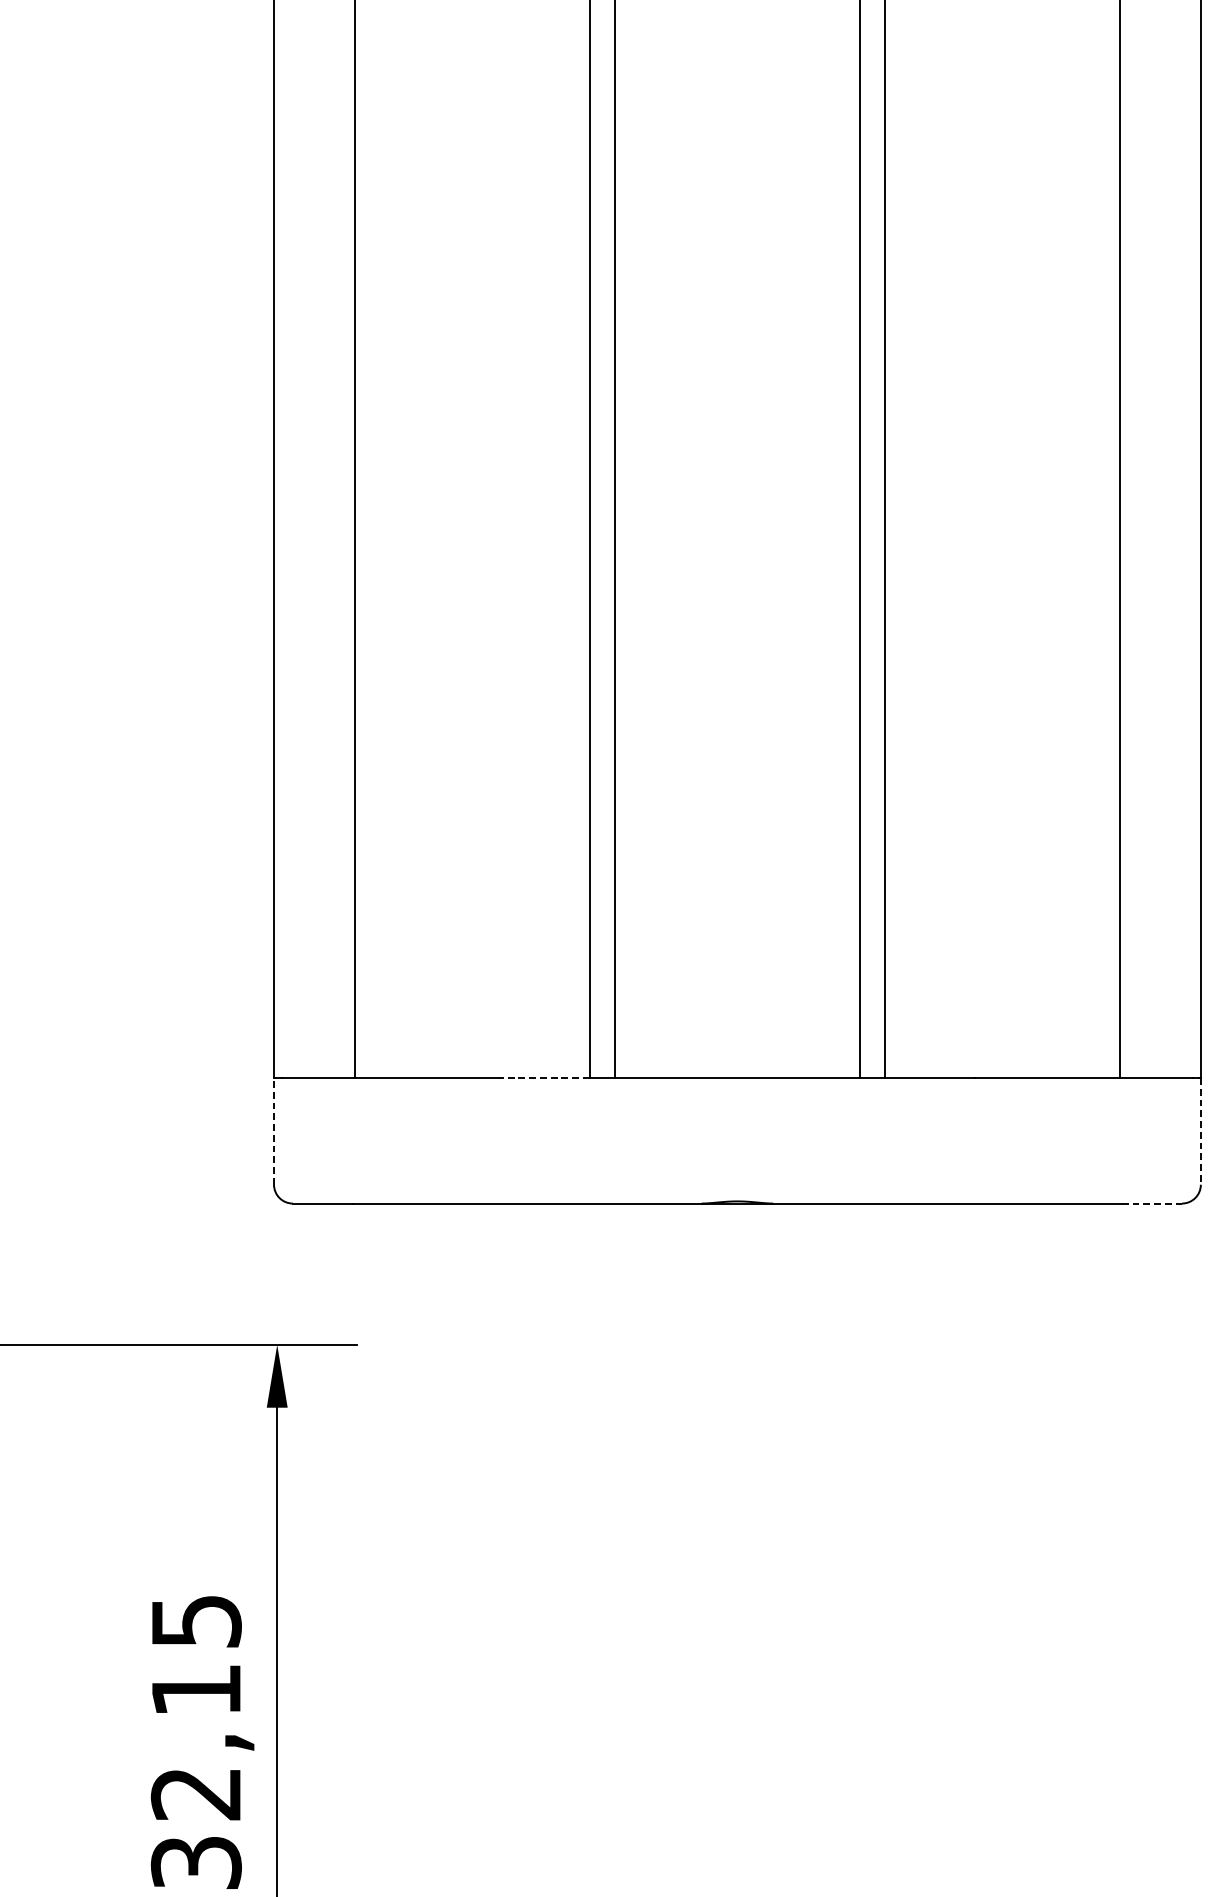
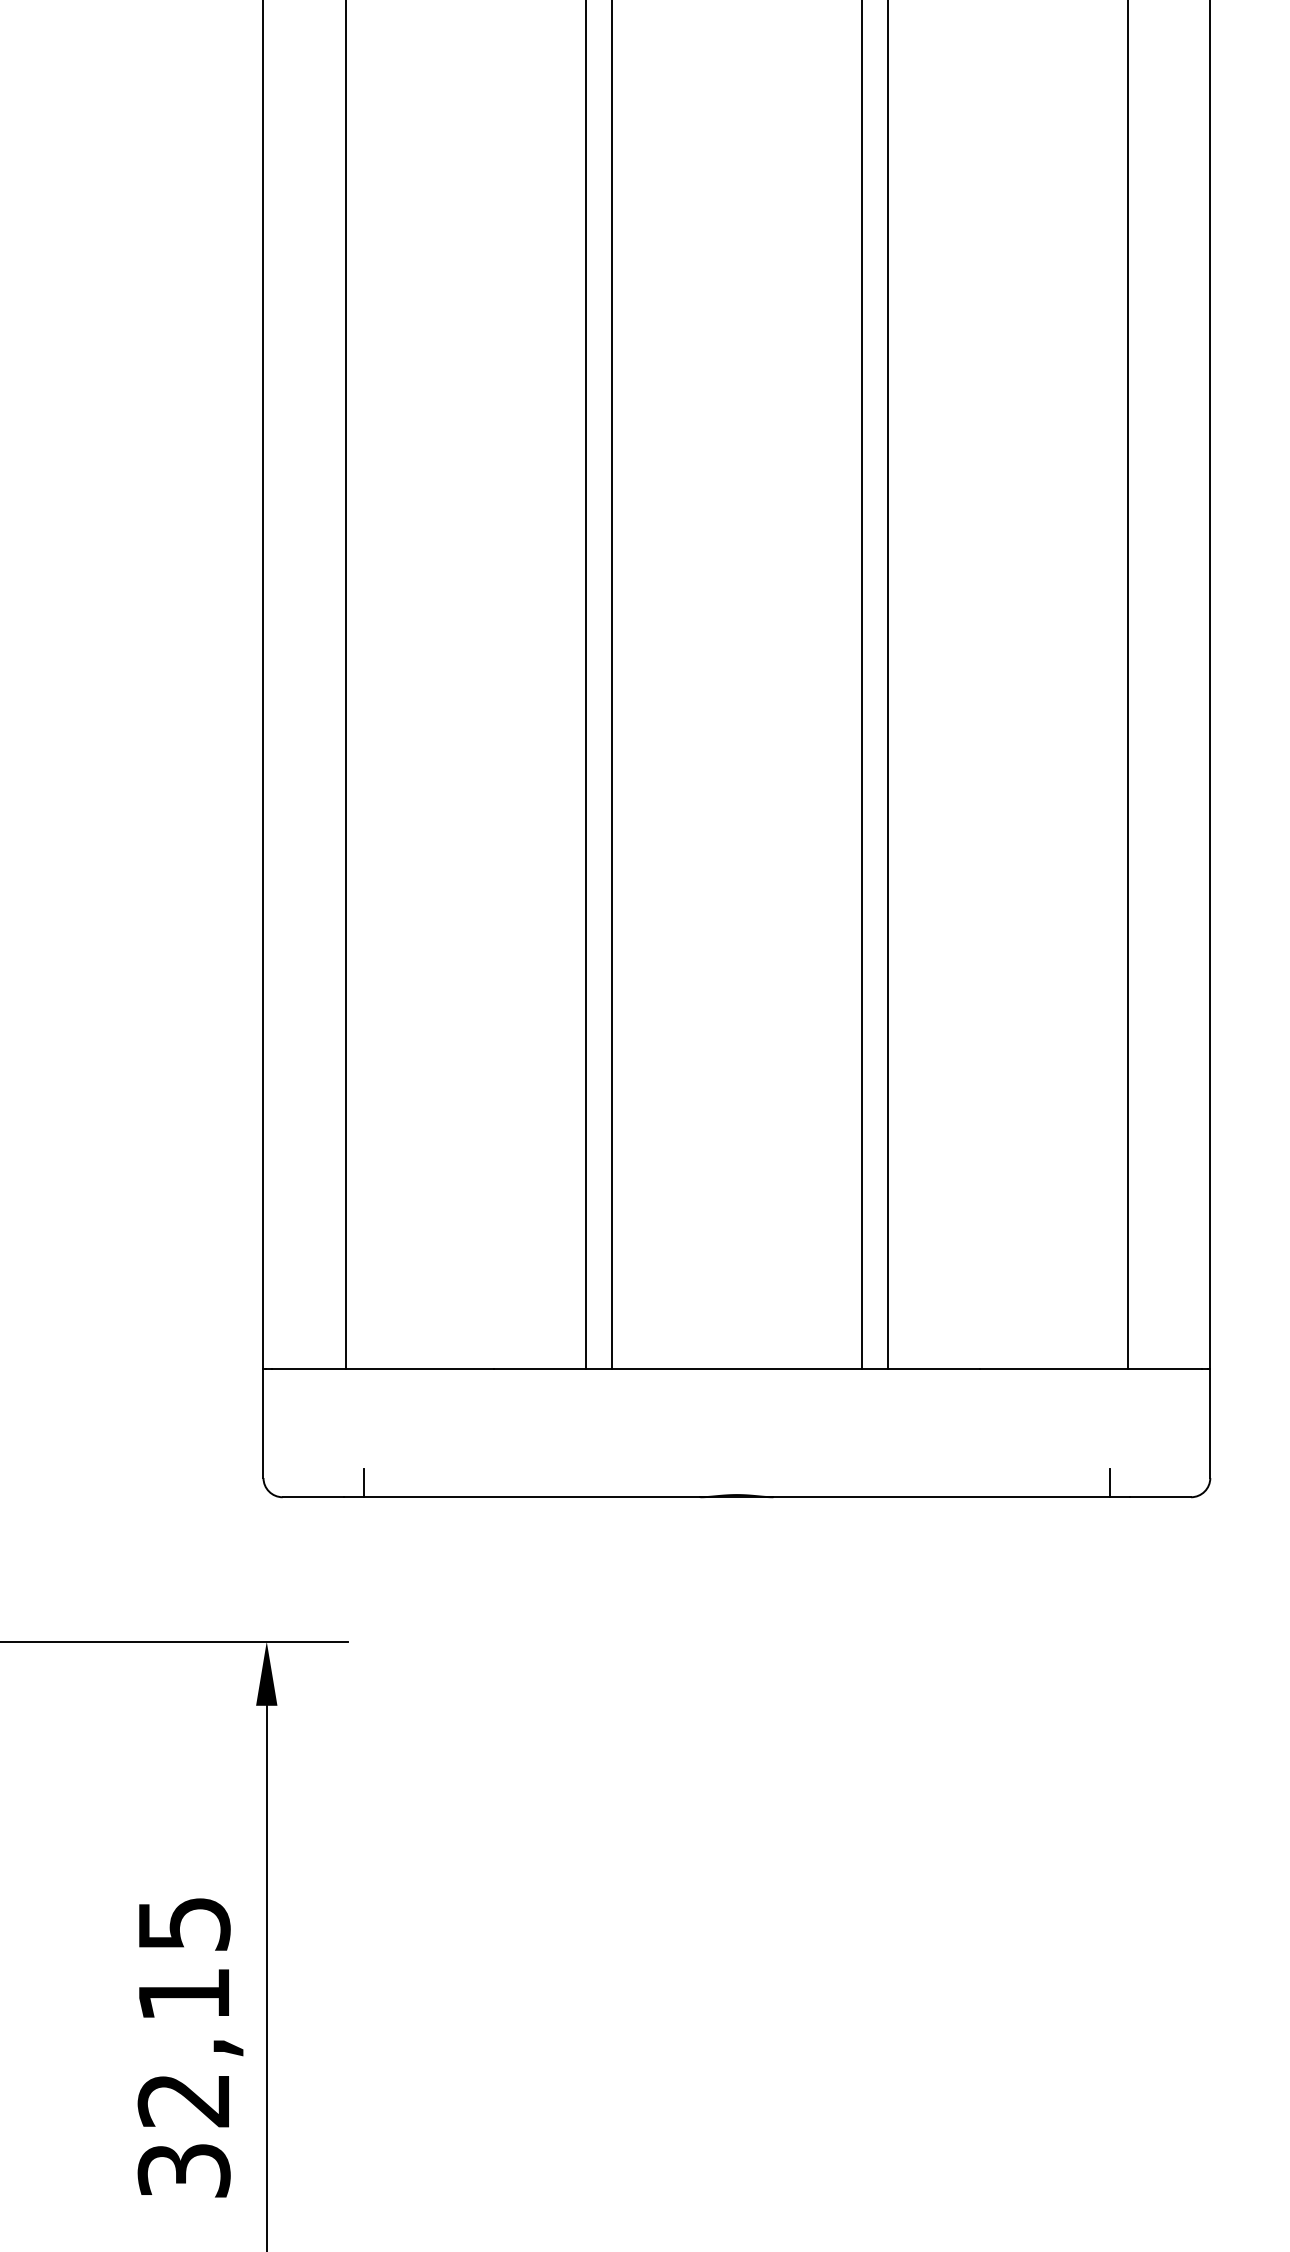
line: (545, 1077) -> (540, 1368), dashed -> solid
line: (274, 1131) -> (263, 1423), dashed -> solid
line: (1201, 1131) -> (1210, 1423), dashed -> solid
line: (371, 1190) -> (363, 1483), added
line: (1103, 1190) -> (1110, 1483), added
line: (1152, 1203) -> (1160, 1497), dashed -> solid

